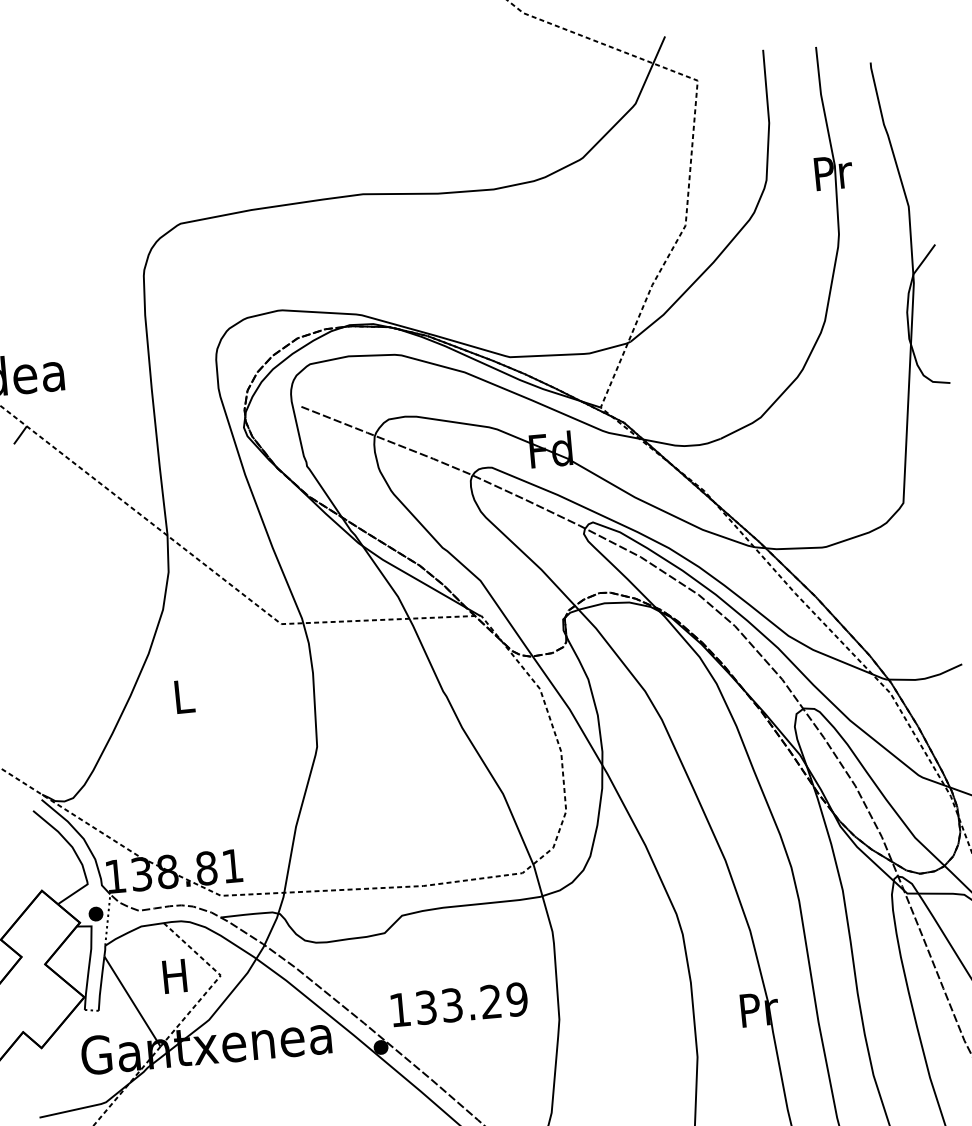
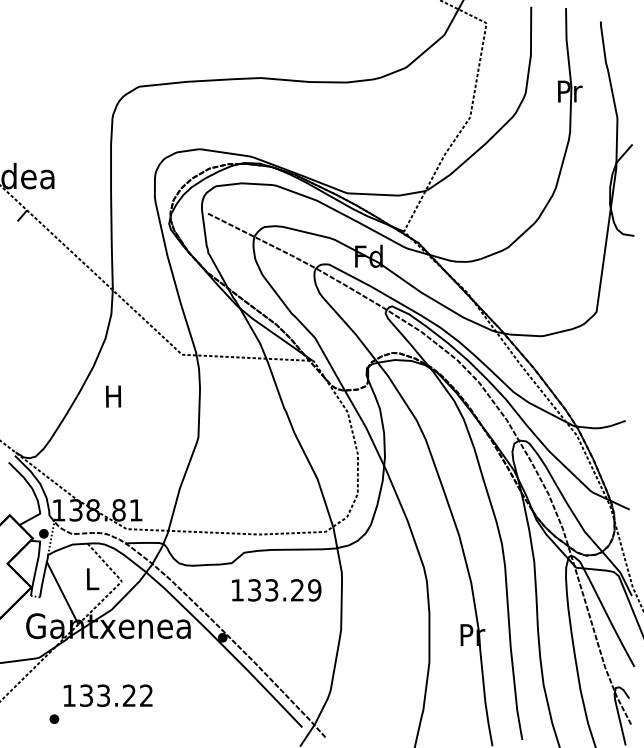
text: (182, 696) -> (113, 396), L -> H
text: (174, 976) -> (91, 579), H -> L
text: (459, 1004) -> (276, 590), moved

